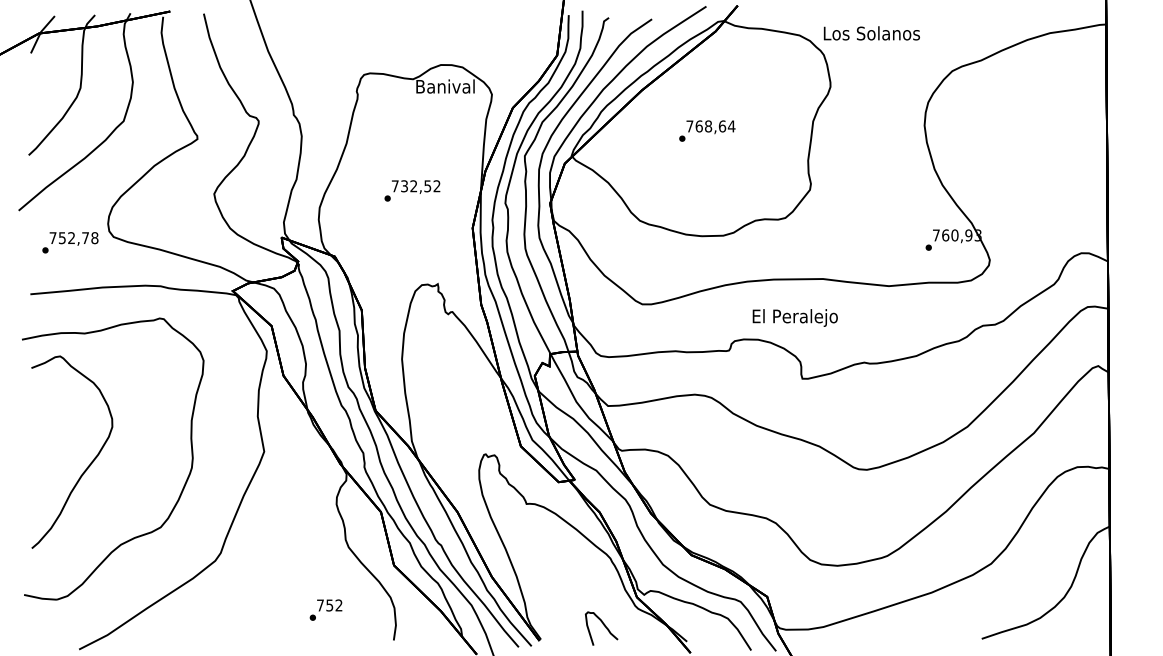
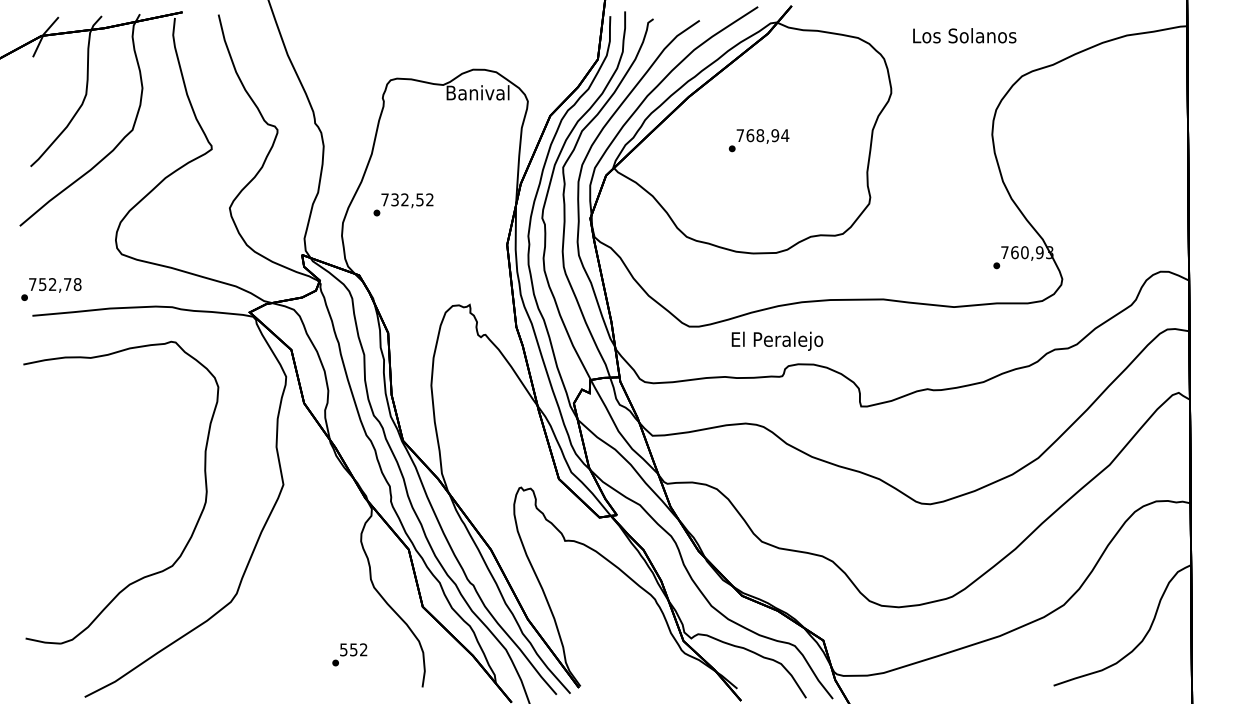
text: (871, 33) -> (964, 35), moved
text: (722, 126) -> (775, 135), 768,64 -> 768,94
text: (412, 190) -> (403, 204), moved
text: (70, 242) -> (51, 289), moved
text: (795, 317) -> (777, 340), moved
curve: (89, 464) -> (95, 498), removed
text: (320, 605) -> (343, 649), 752 -> 552
curve: (603, 625) -> (647, 671), removed

